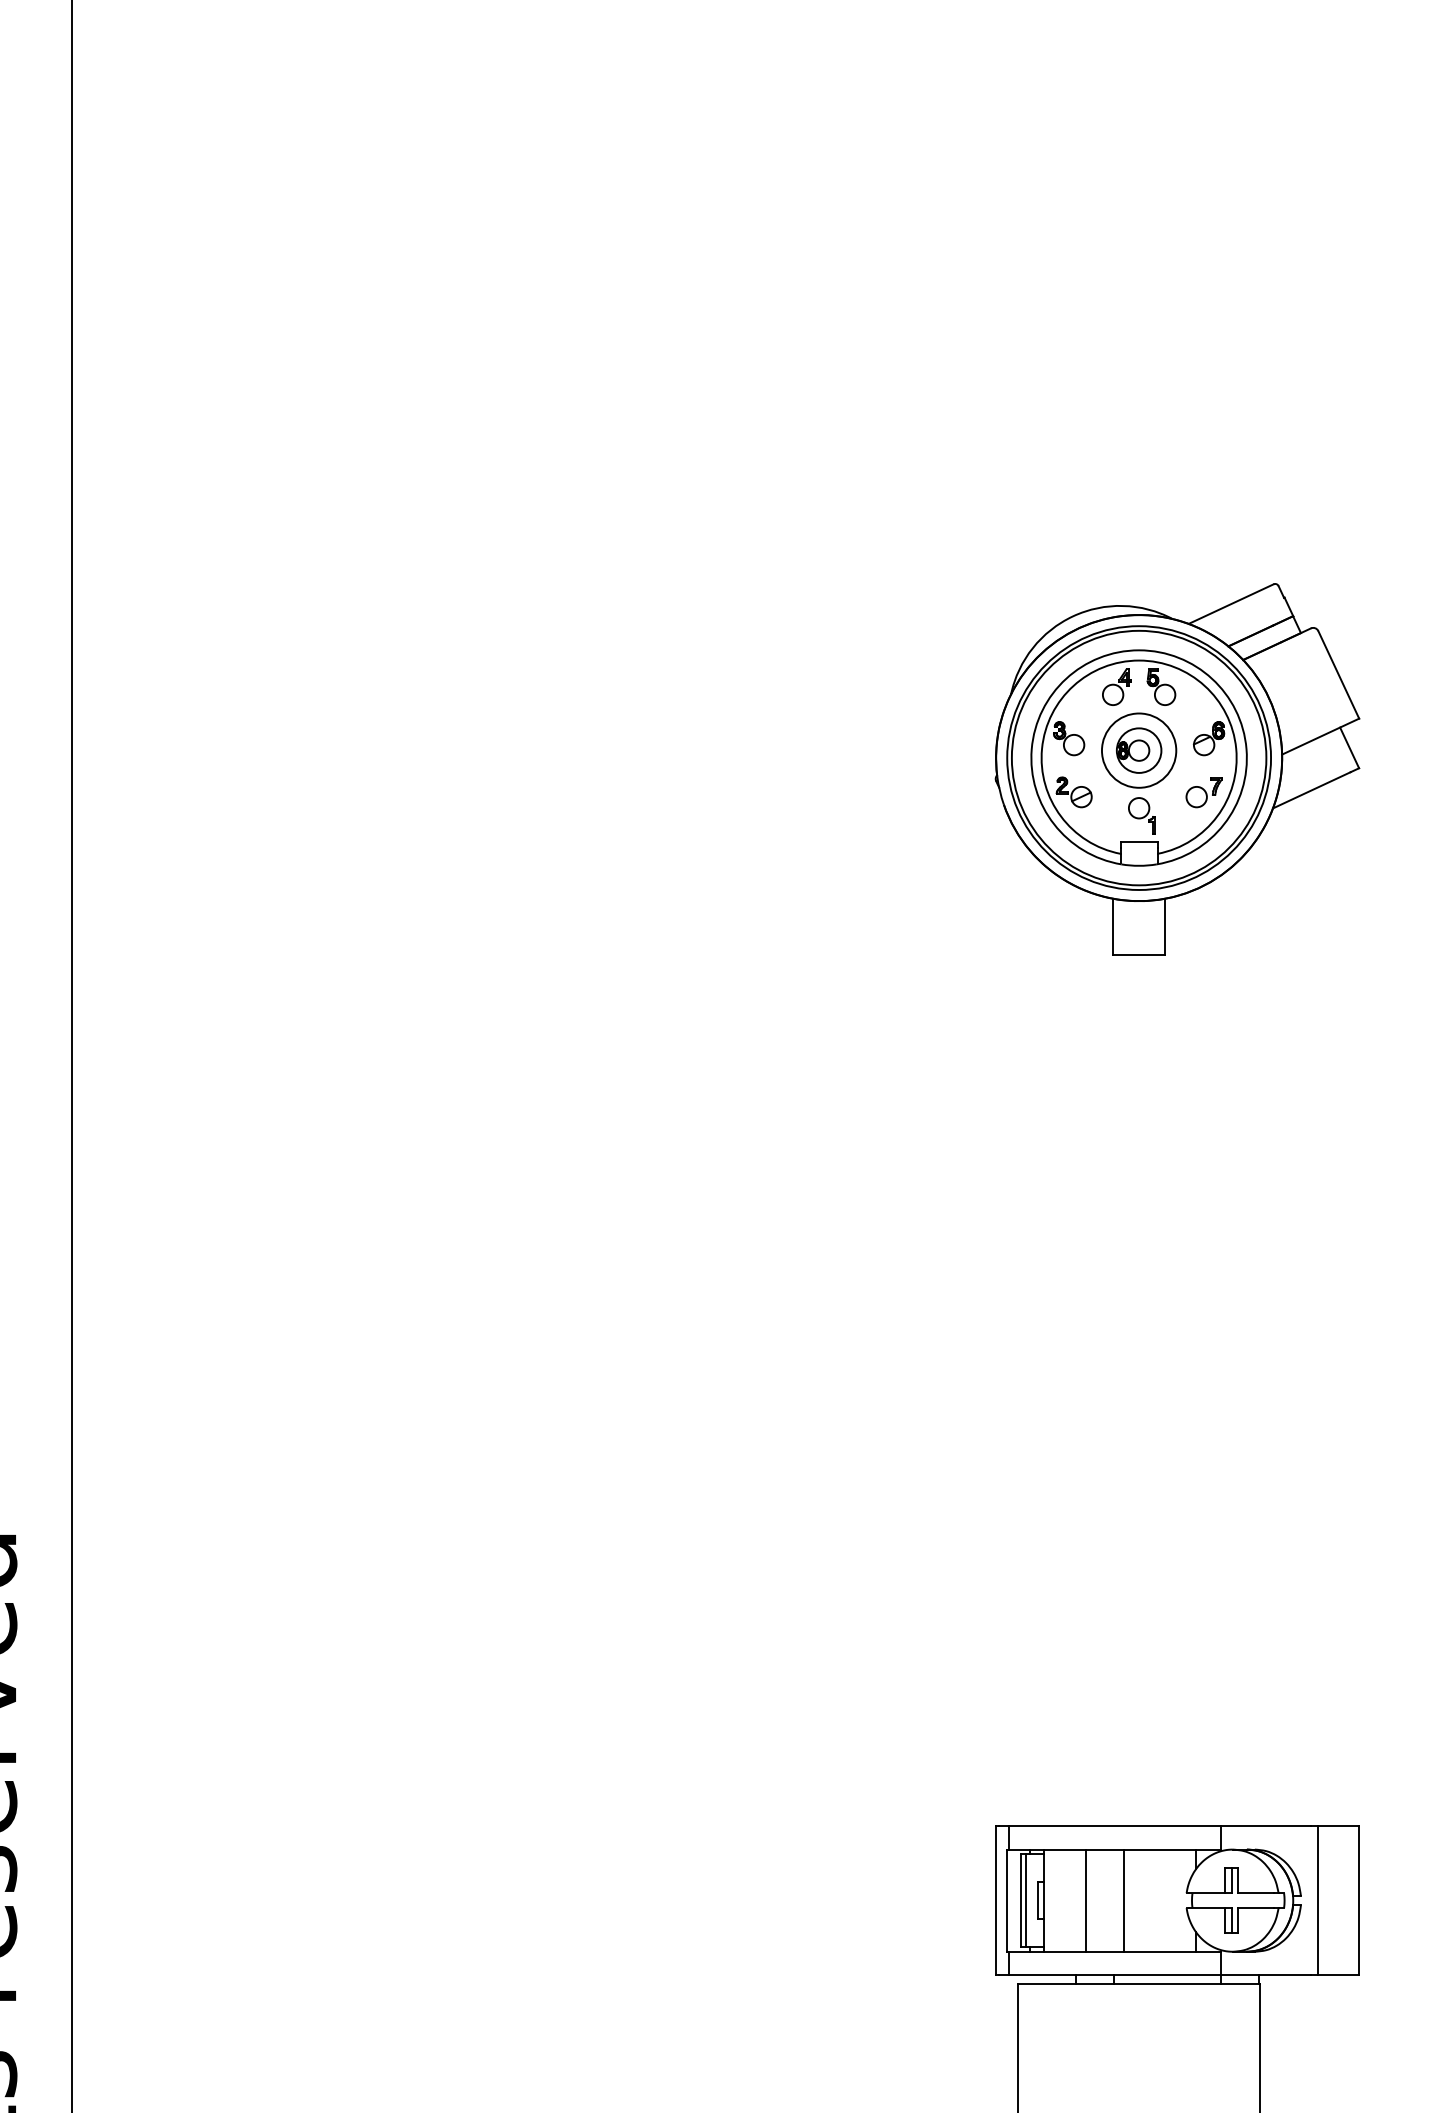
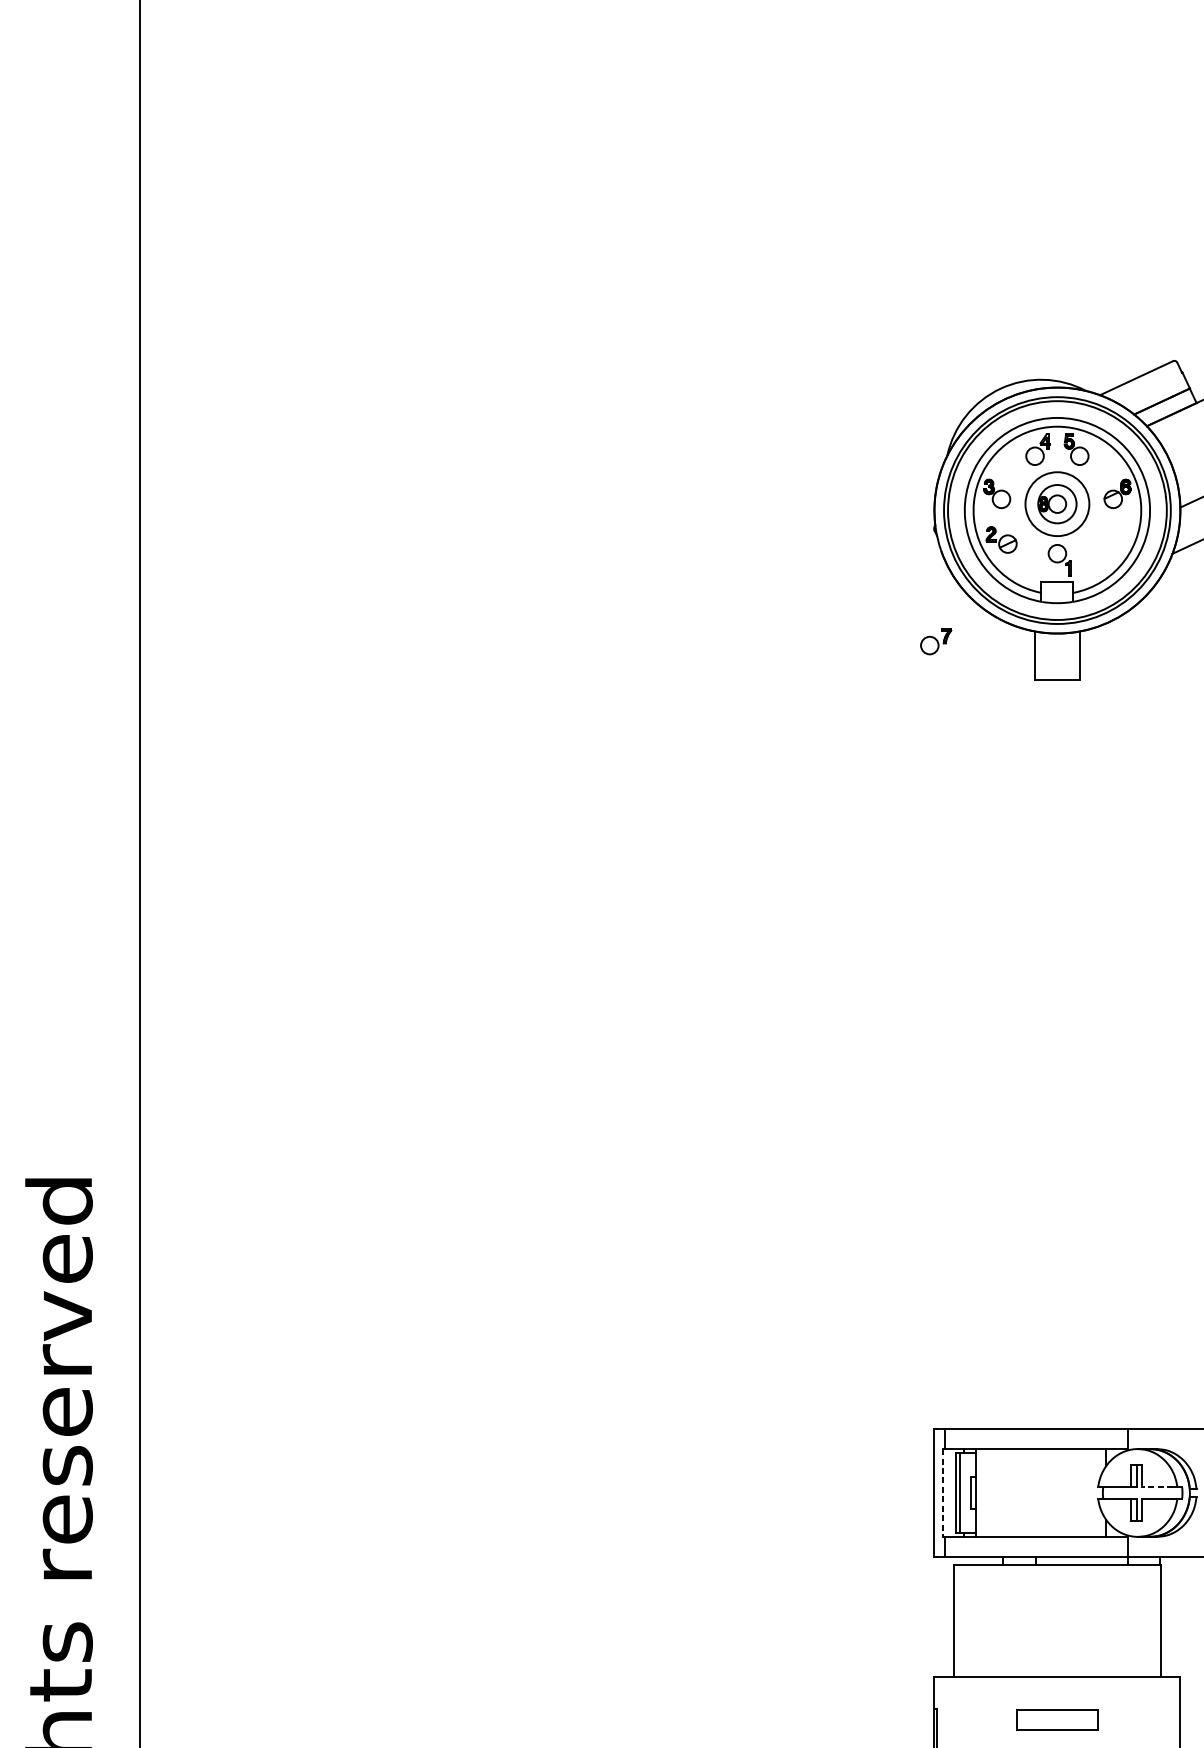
part: (1203, 792) -> (935, 641), moved
line: (1255, 1893) -> (1157, 1486), solid -> dashed
line: (1085, 1900) -> (1011, 1492), removed
line: (1123, 1900) -> (1043, 1492), removed
line: (1006, 1901) -> (943, 1493), solid -> dashed

